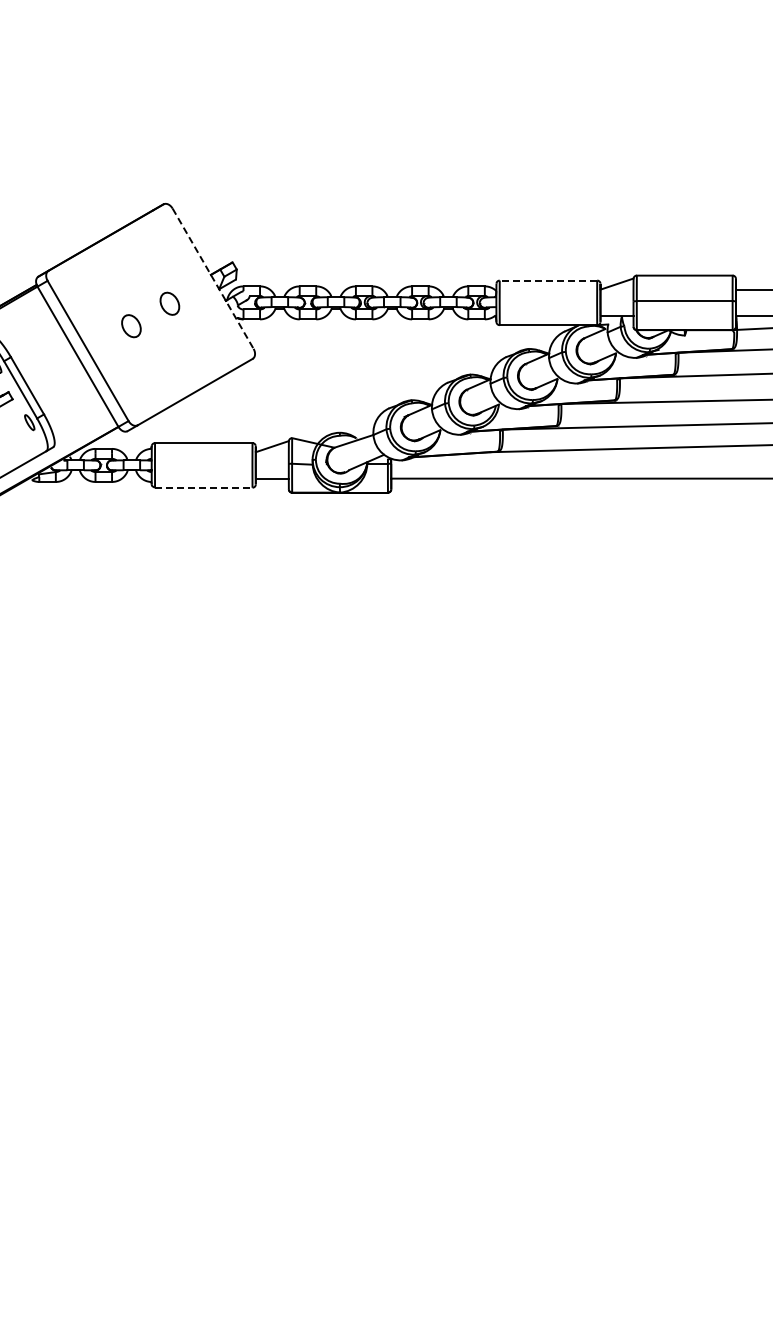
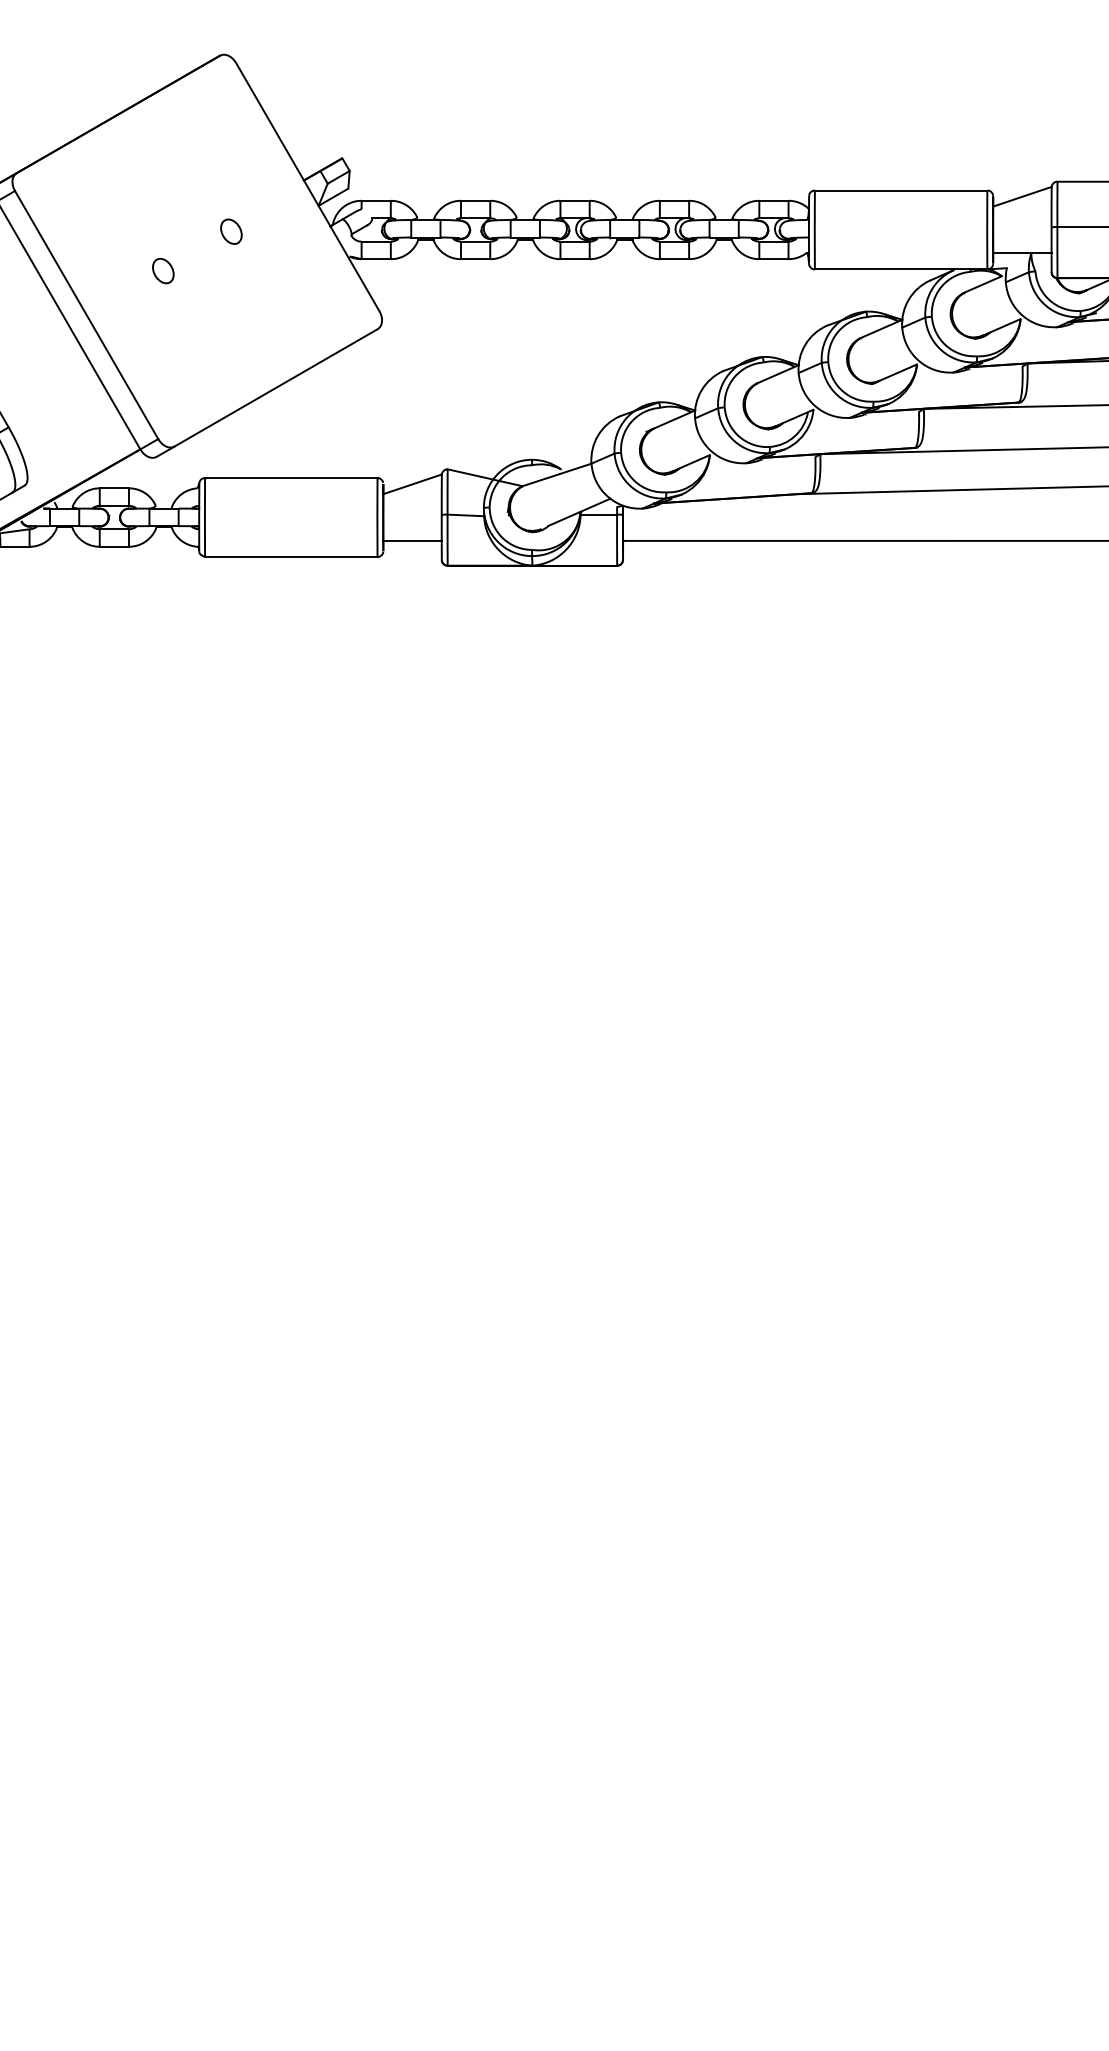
line: (213, 278) -> (308, 186), dashed -> solid
line: (548, 280) -> (901, 190), dashed -> solid
part: (169, 303) -> (230, 231), size x0.62
part: (131, 325) -> (163, 269), size x0.62
line: (203, 487) -> (290, 556), dashed -> solid

